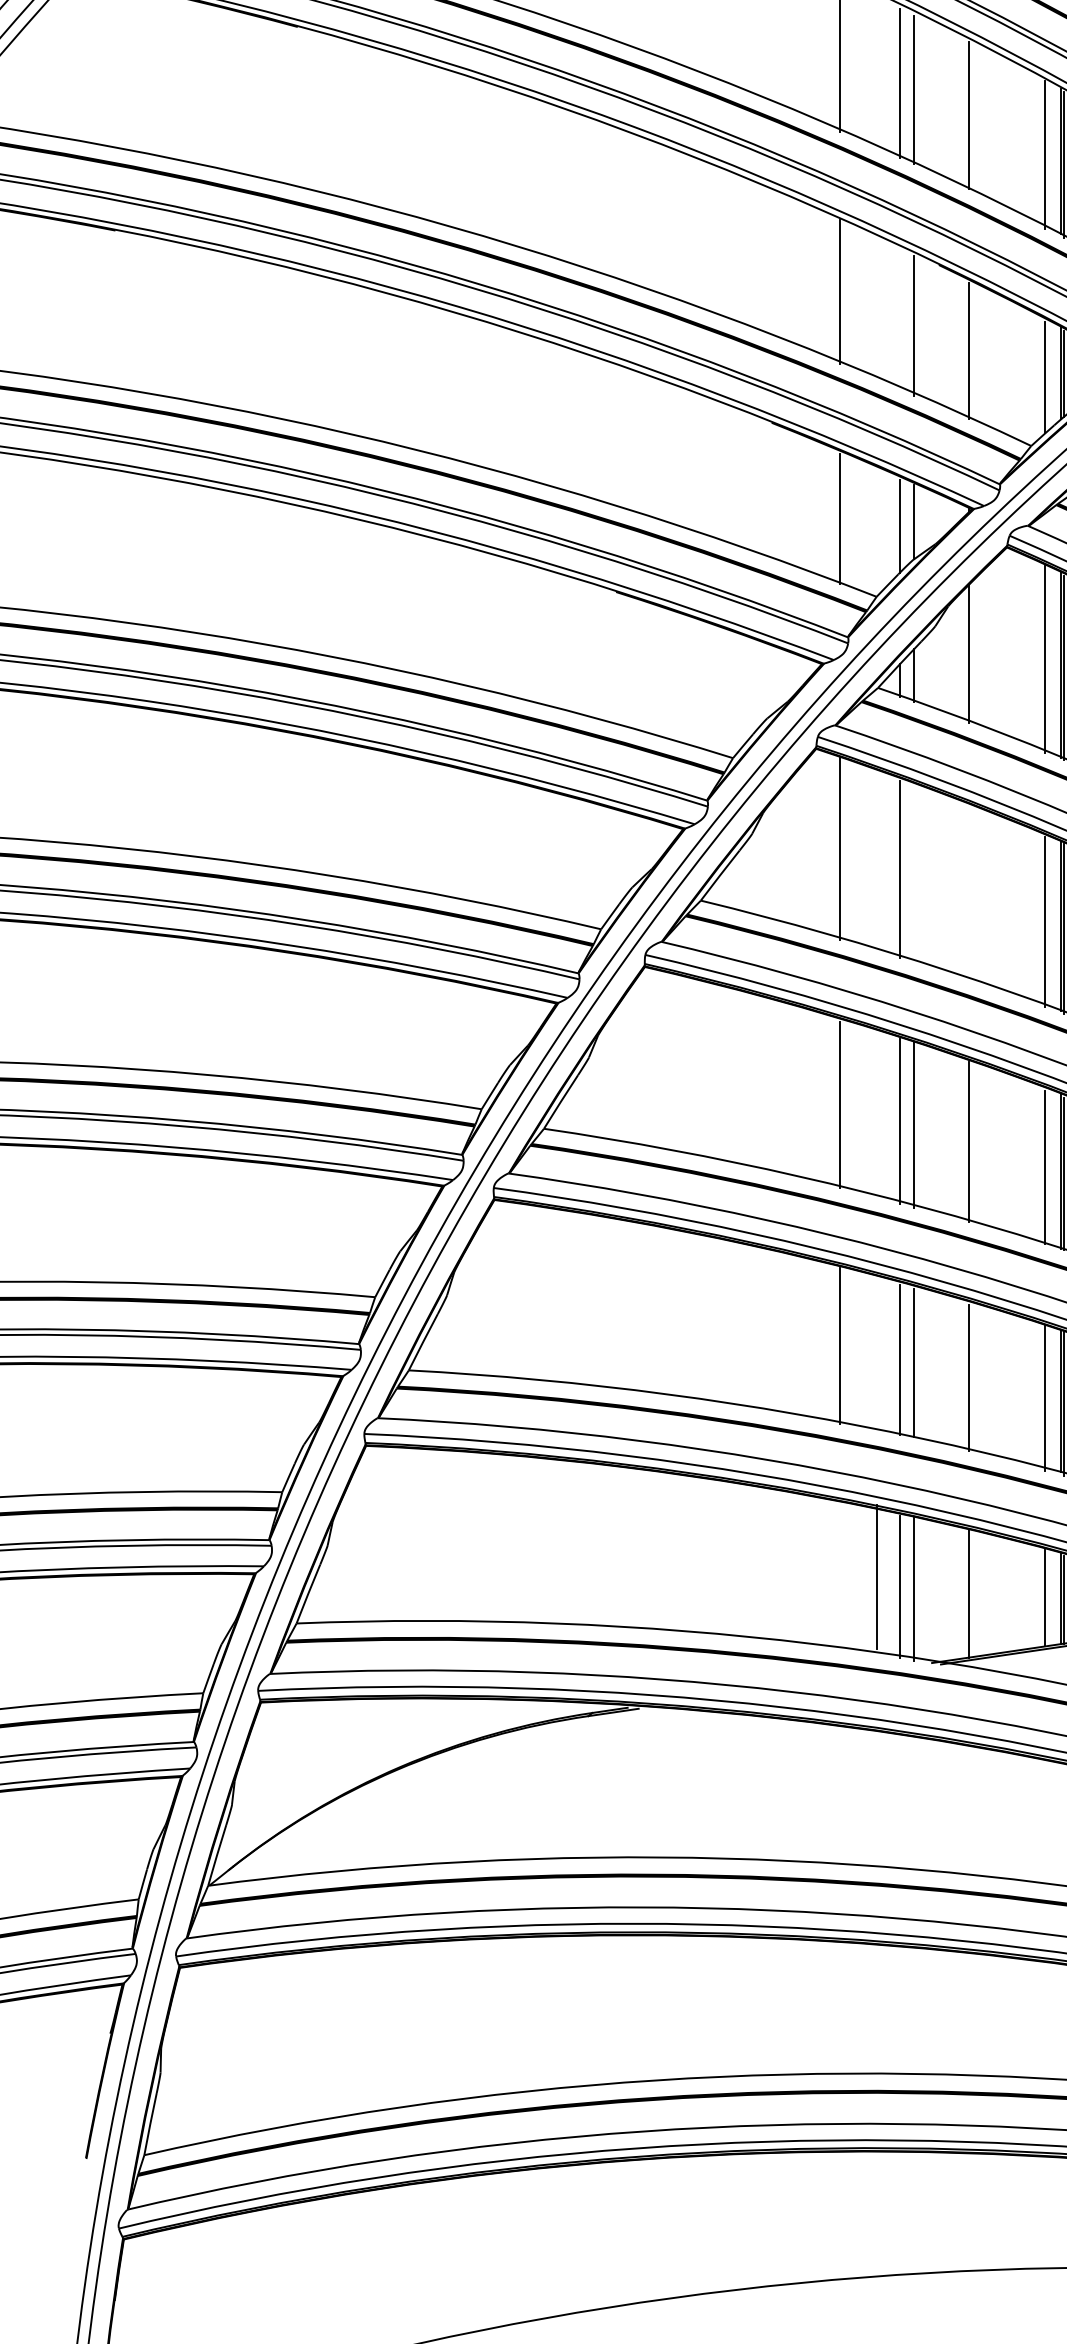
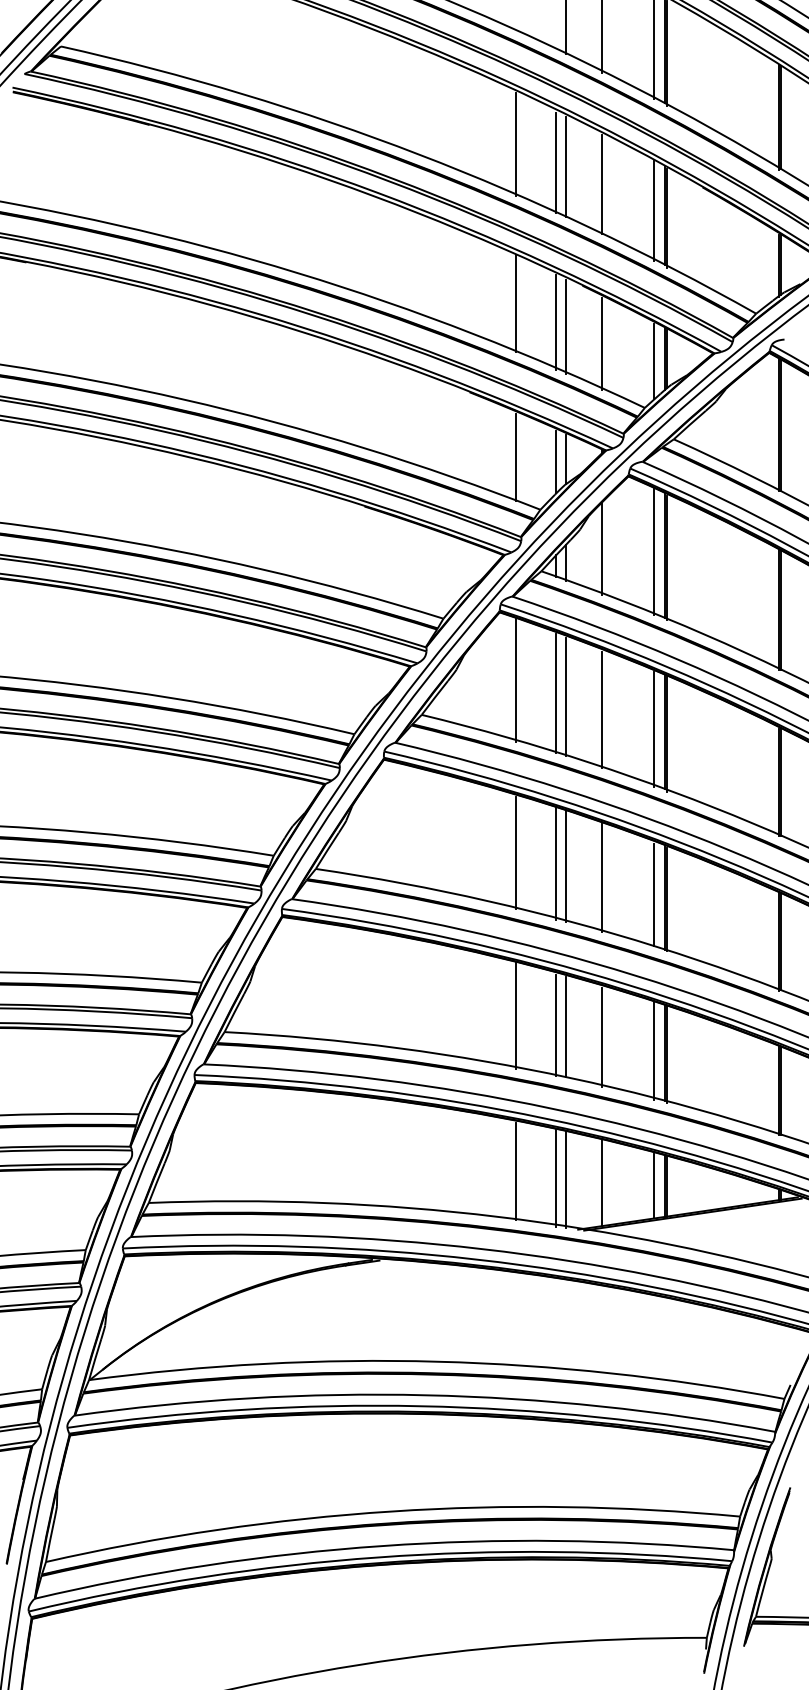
line: (900, 318) -> (556, 321), added
line: (913, 873) -> (565, 696), added
line: (968, 892) -> (602, 709), added
line: (876, 1576) -> (515, 1171), moved

